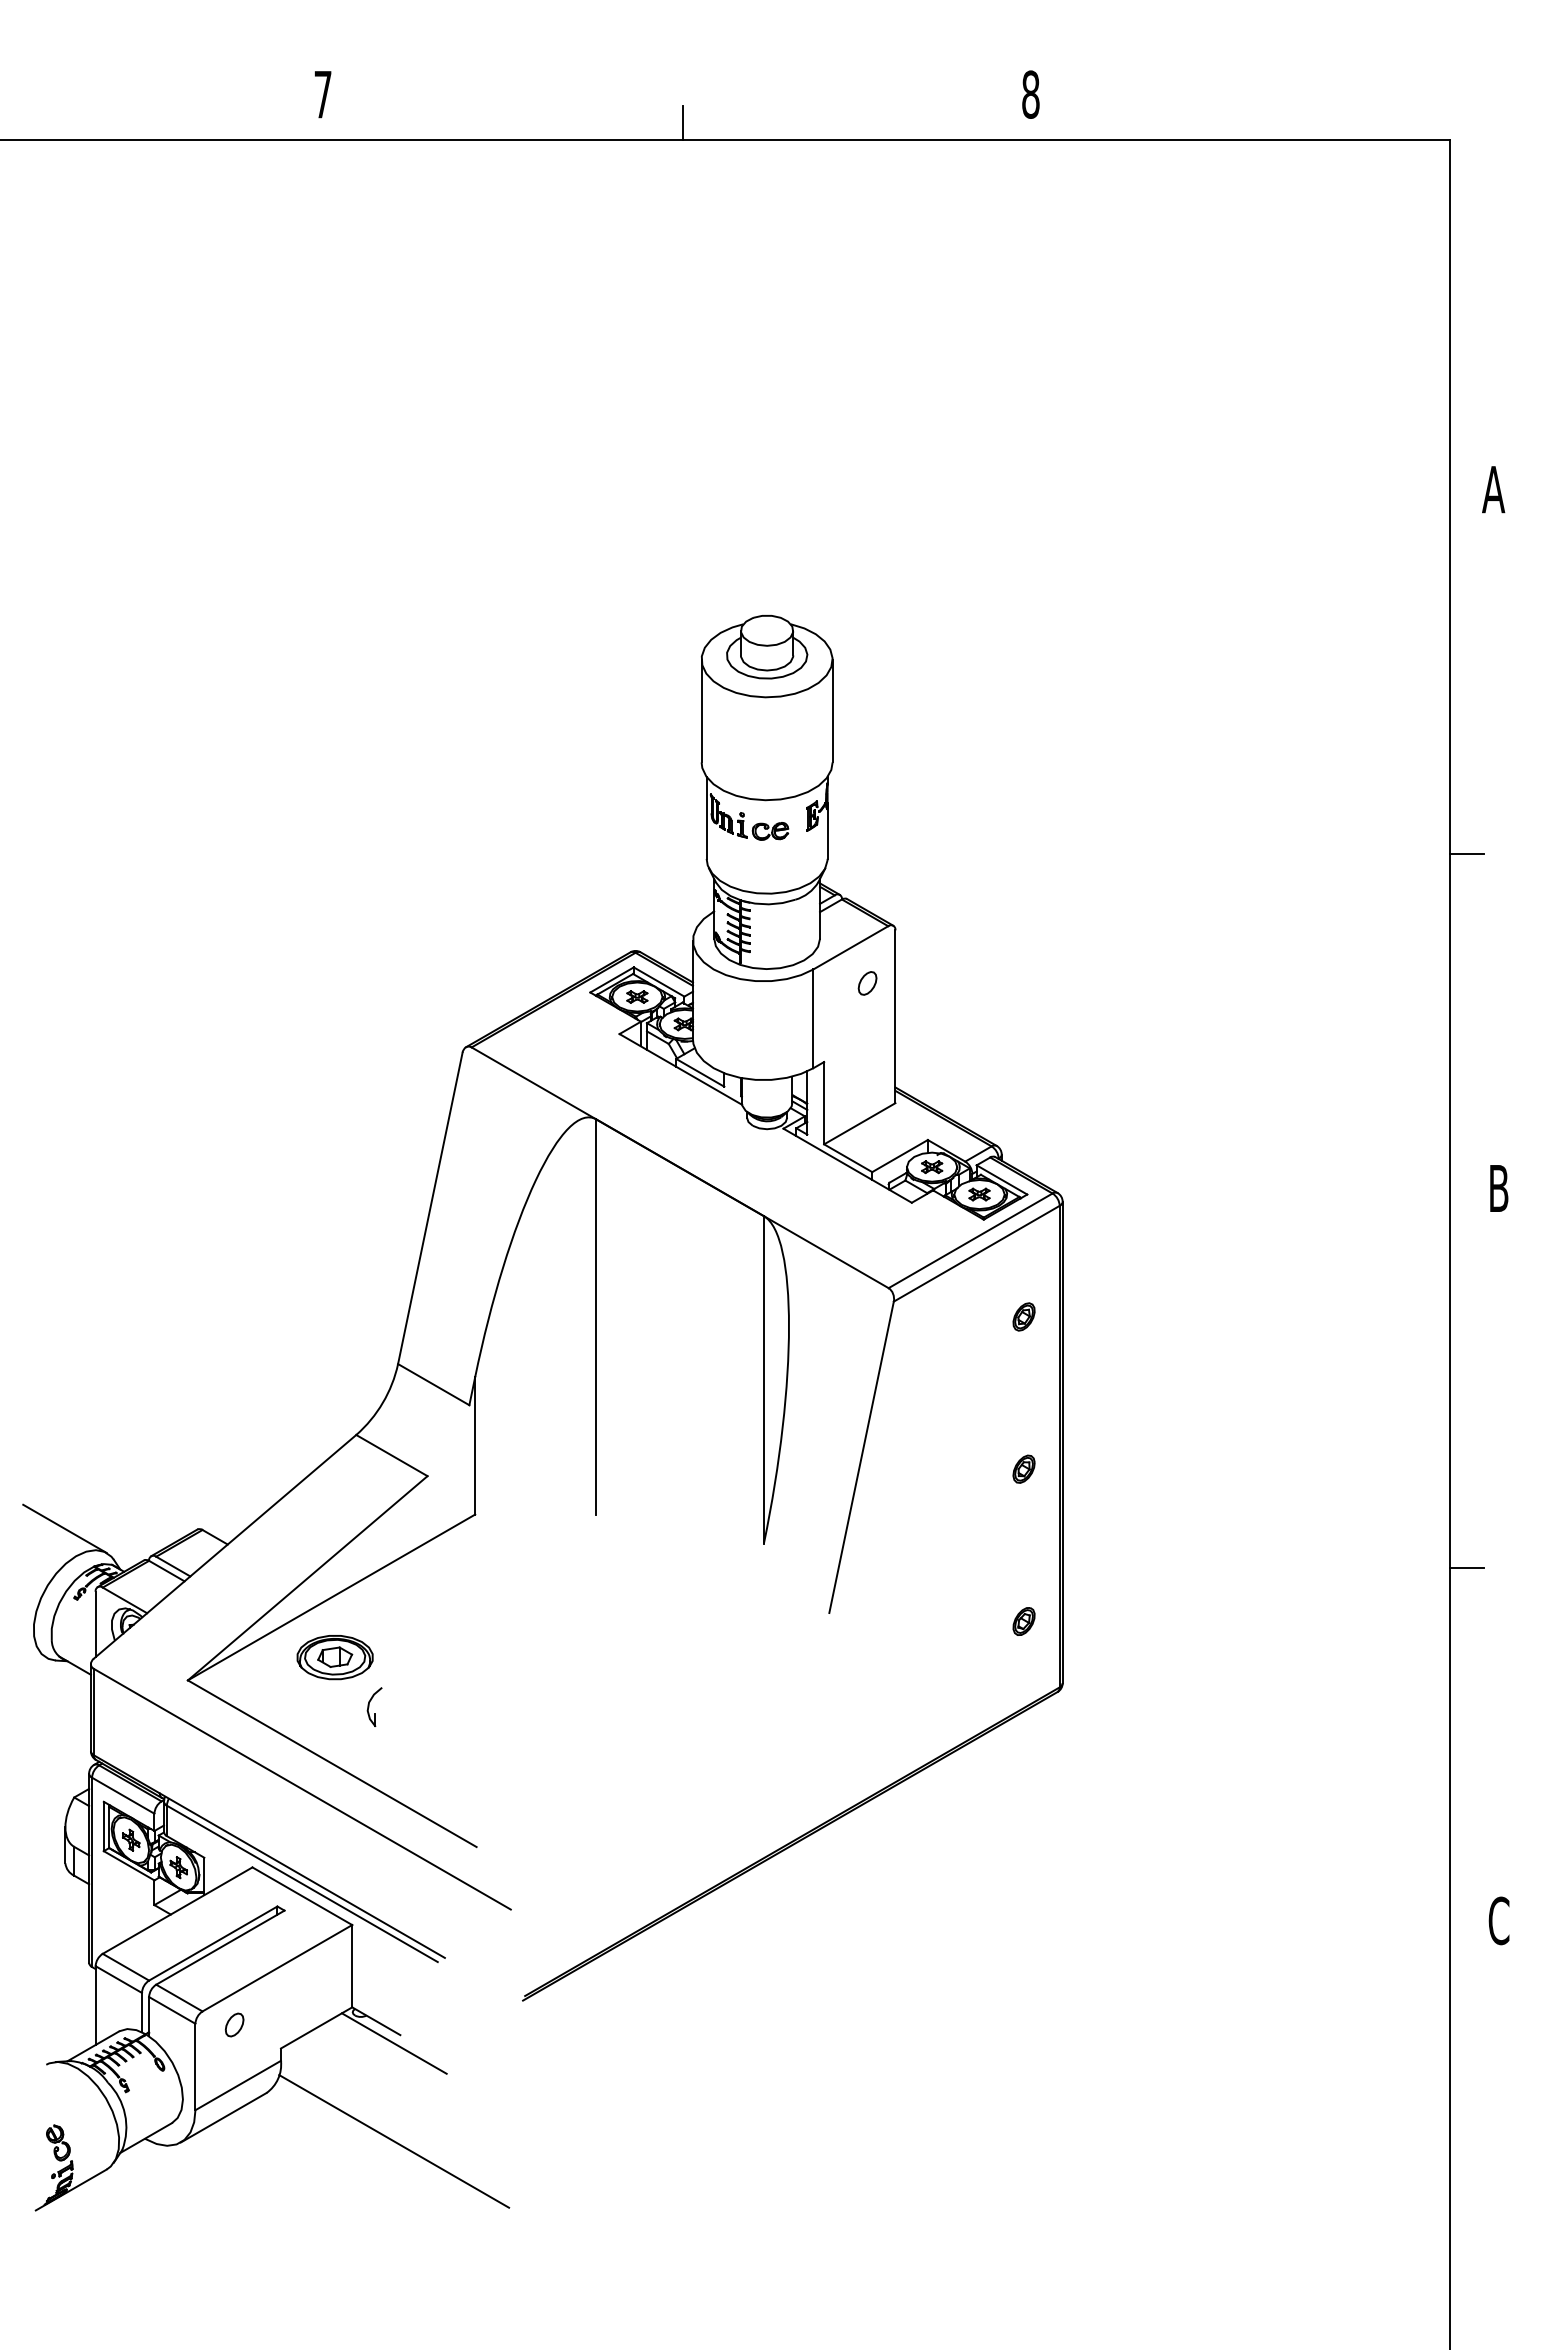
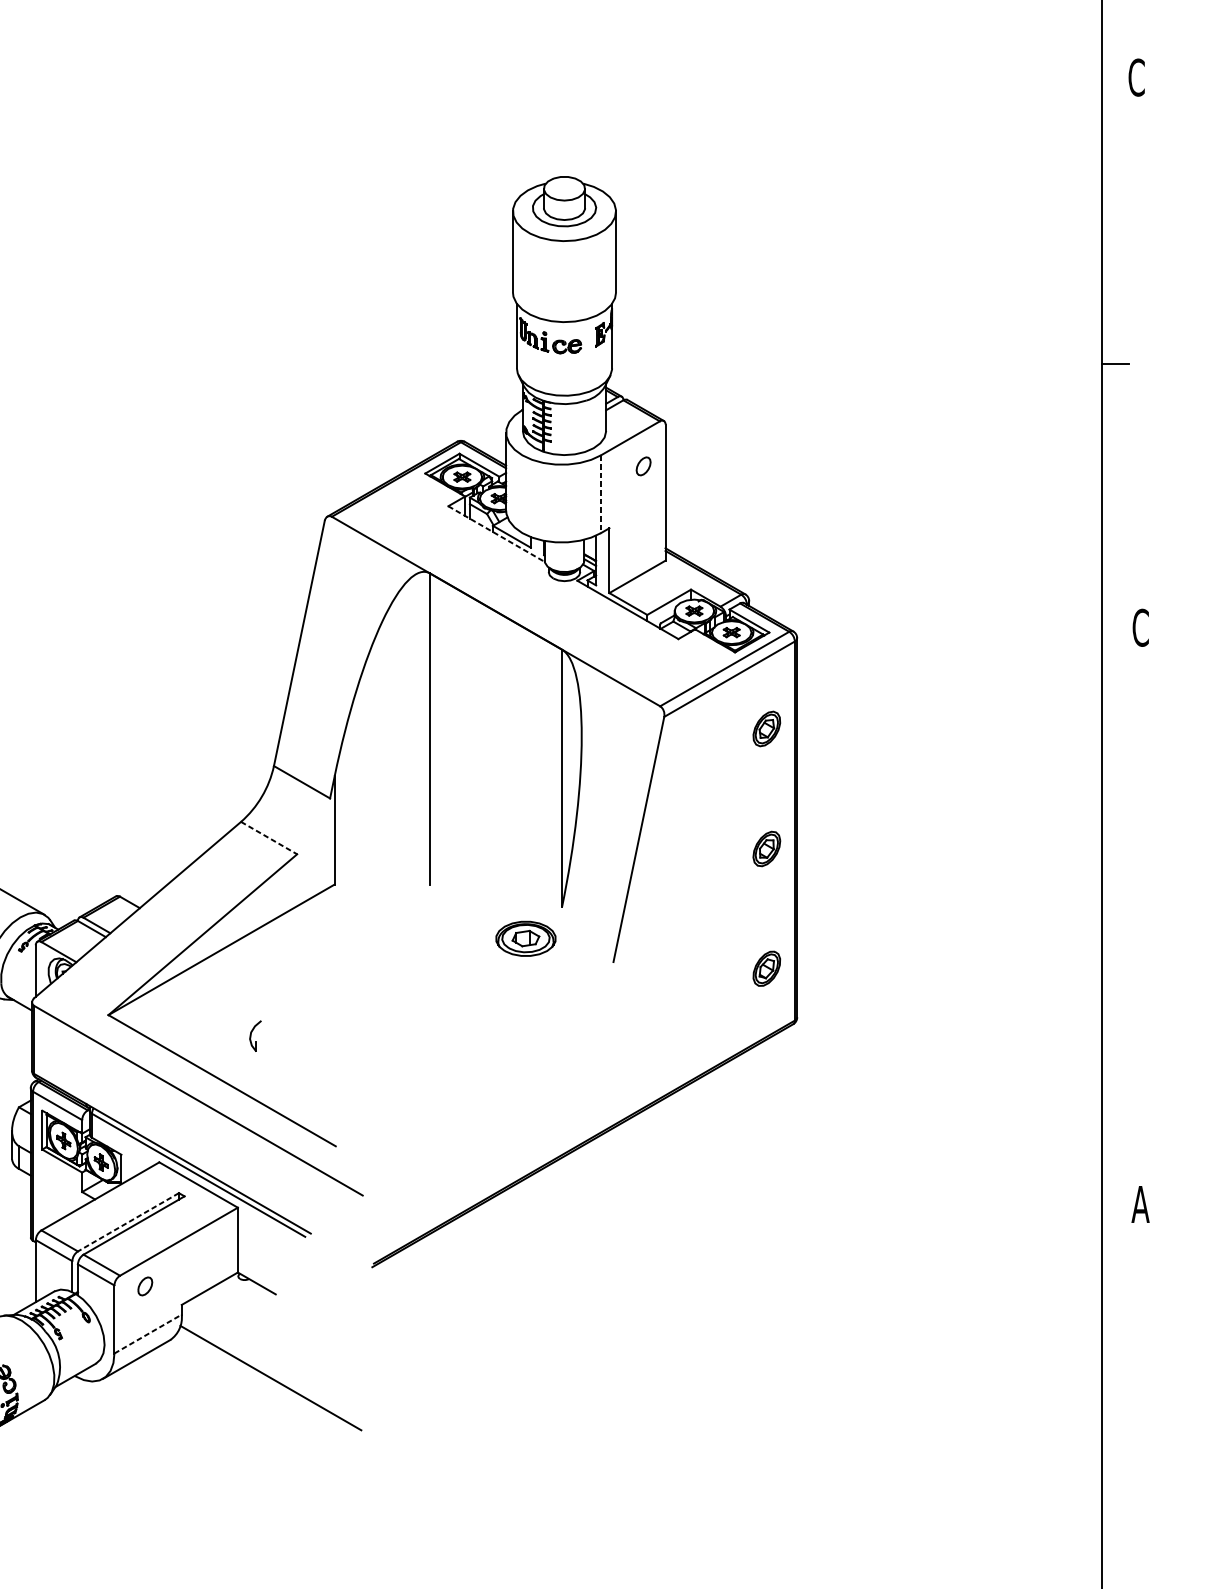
text: (1493, 489) -> (1136, 77), A -> C
line: (813, 1019) -> (601, 494), solid -> dashed
line: (680, 1069) -> (496, 534), solid -> dashed
text: (1498, 1188) -> (1140, 627), B -> C
part: (1023, 1316) -> (766, 728), size x1.6
line: (392, 1455) -> (269, 838), solid -> dashed
part: (1023, 1468) -> (766, 848), size x1.6
line: (1466, 1568) -> (1115, 927), removed
part: (1023, 1621) -> (766, 968), size x1.6
part: (334, 1657) -> (525, 938), moved
text: (1498, 1920) -> (1140, 1204), C -> A
line: (212, 1943) -> (127, 1222), solid -> dashed
line: (393, 2043) -> (270, 1300), removed
line: (238, 2085) -> (148, 1334), solid -> dashed

